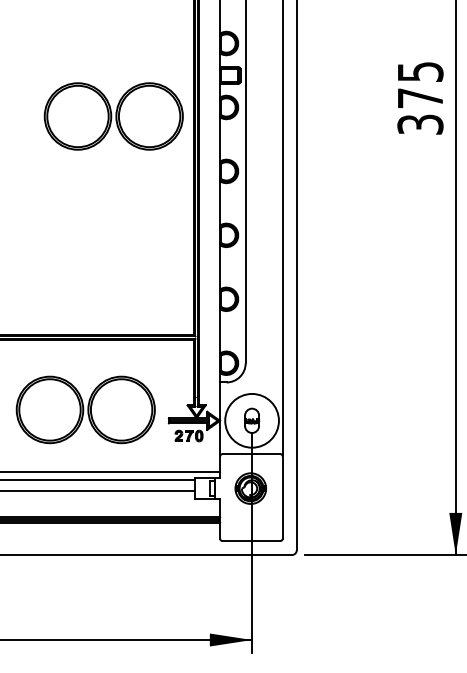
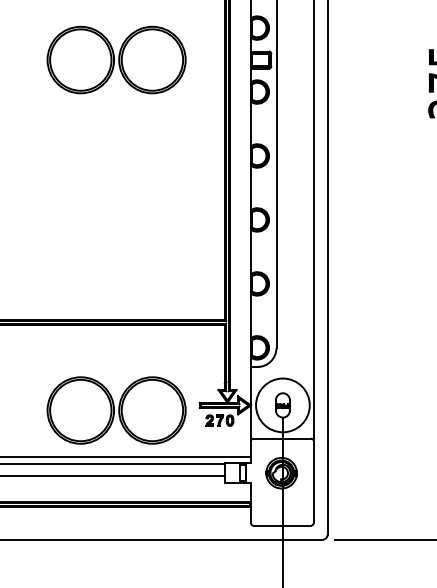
part: (113, 116) -> (116, 60), moved
part: (85, 409) -> (116, 410), moved

